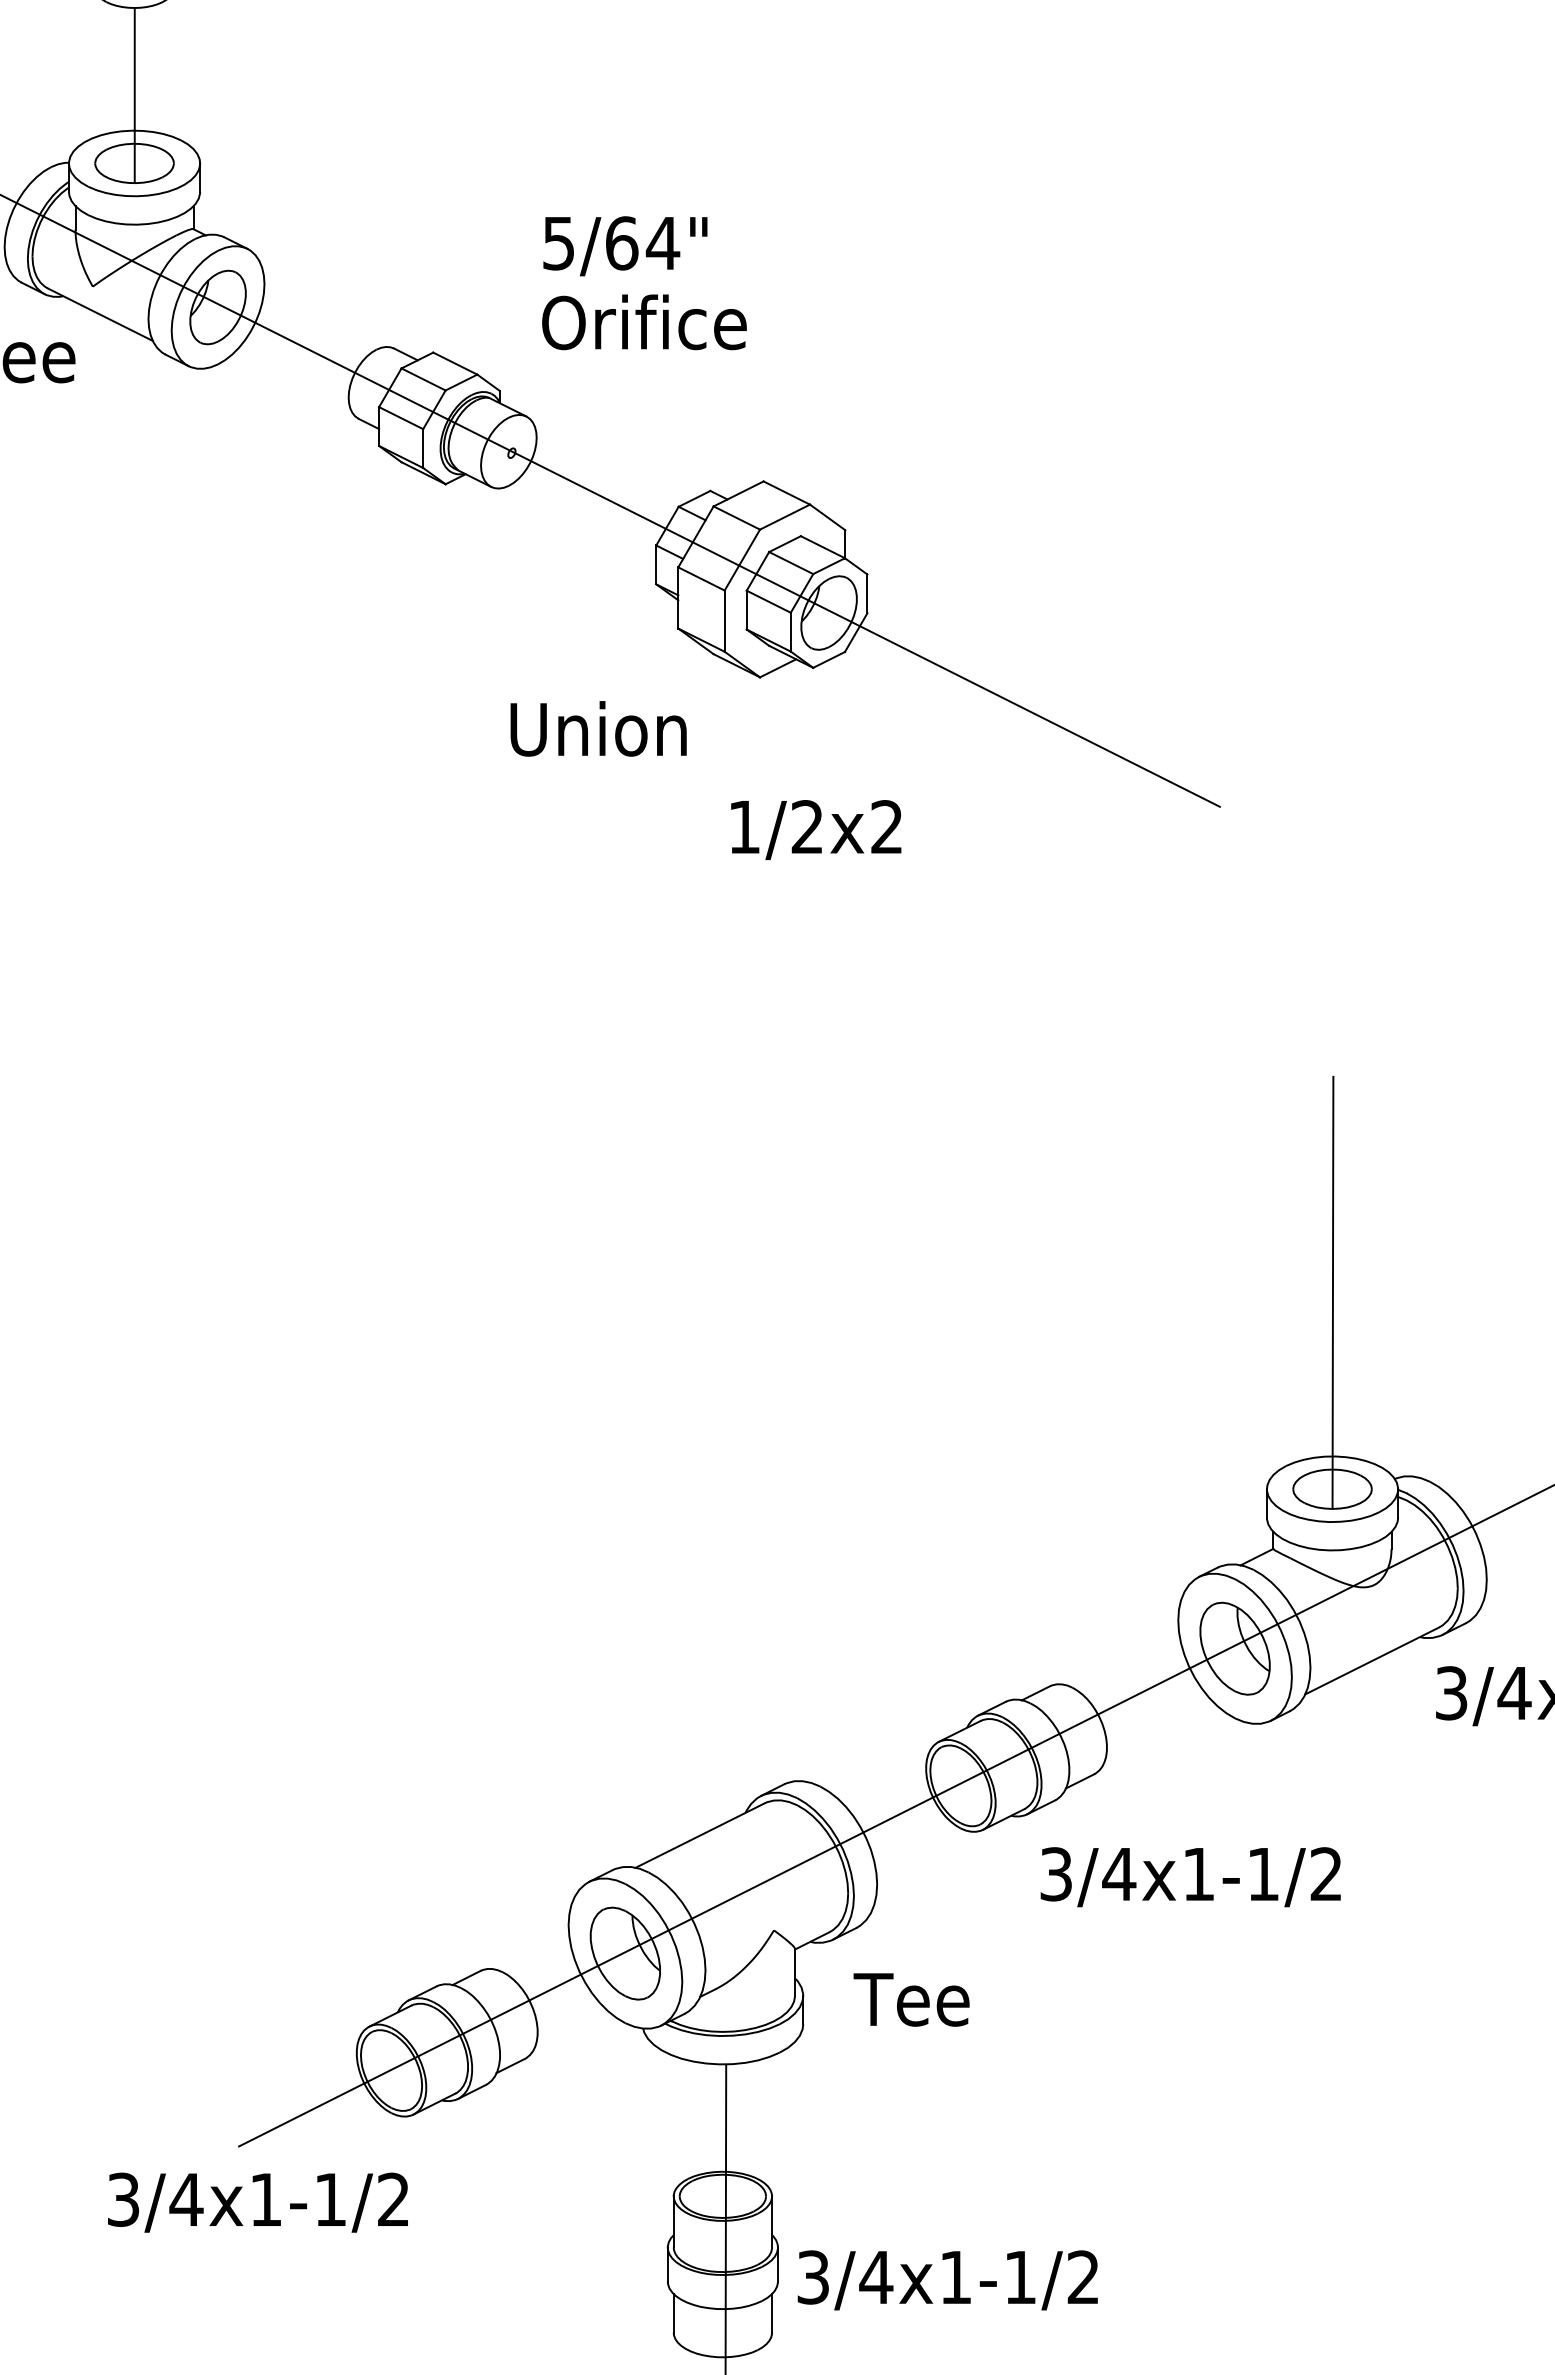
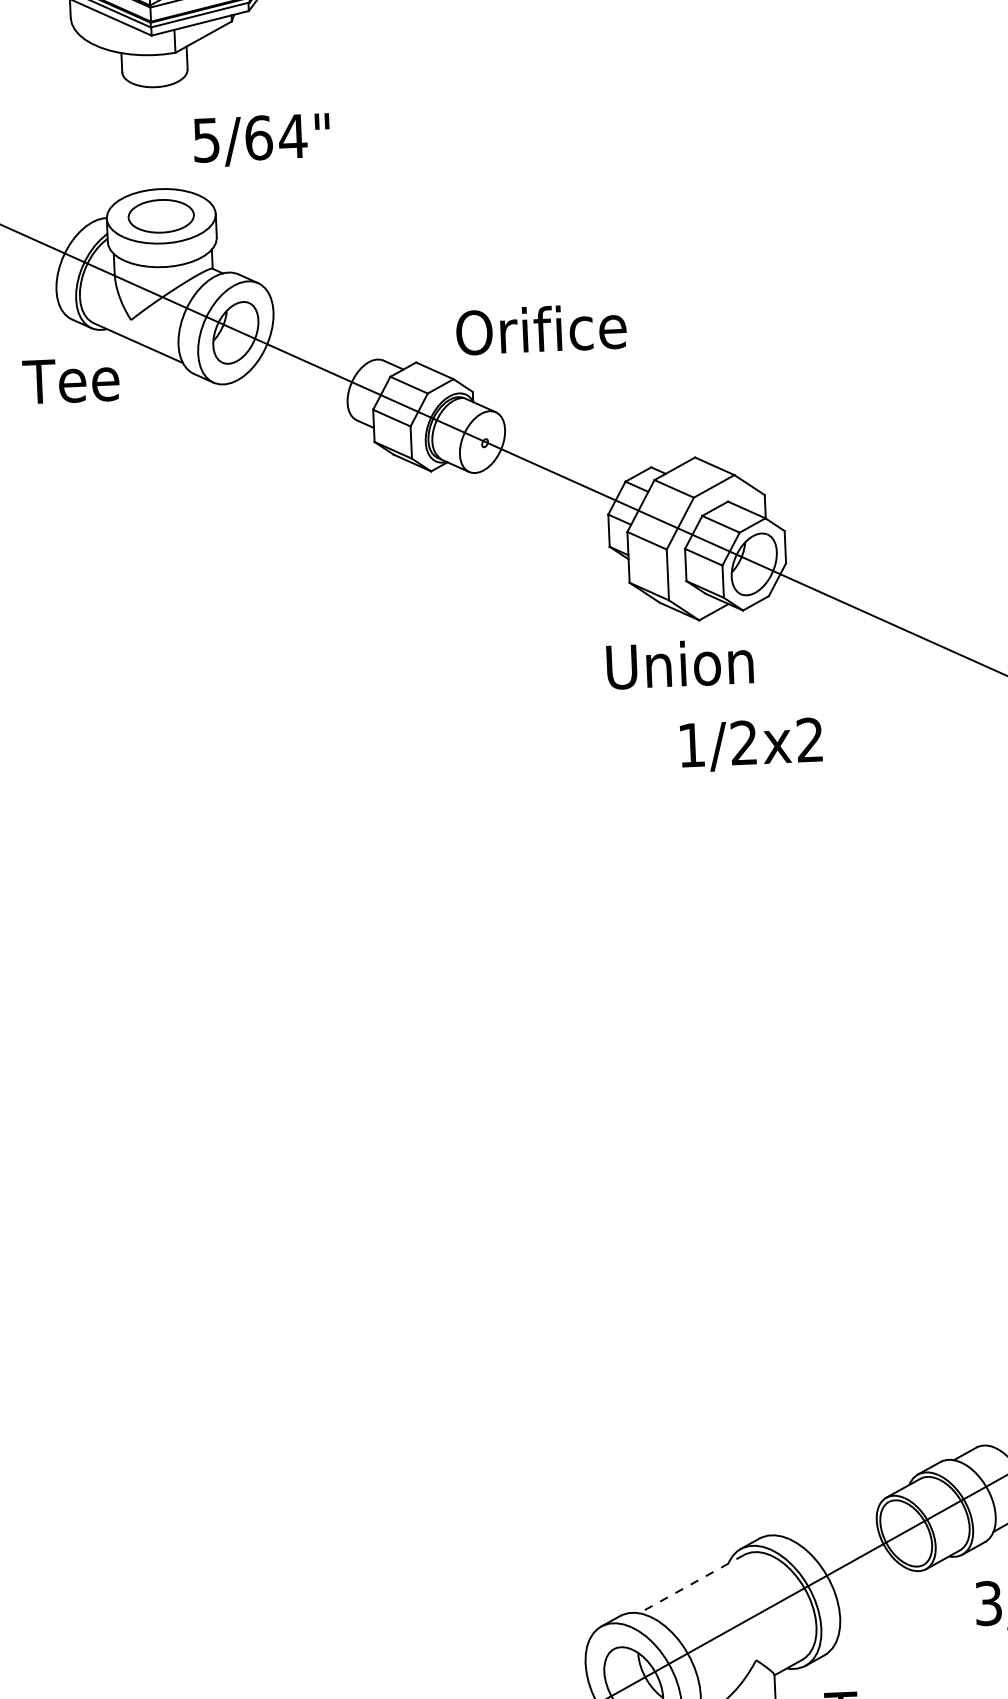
line: (134, 95) -> (158, 159), removed
text: (625, 246) -> (261, 140), moved
text: (644, 322) -> (541, 329), moved
text: (598, 728) -> (679, 663), moved
line: (699, 1835) -> (690, 1584), solid -> dashed

